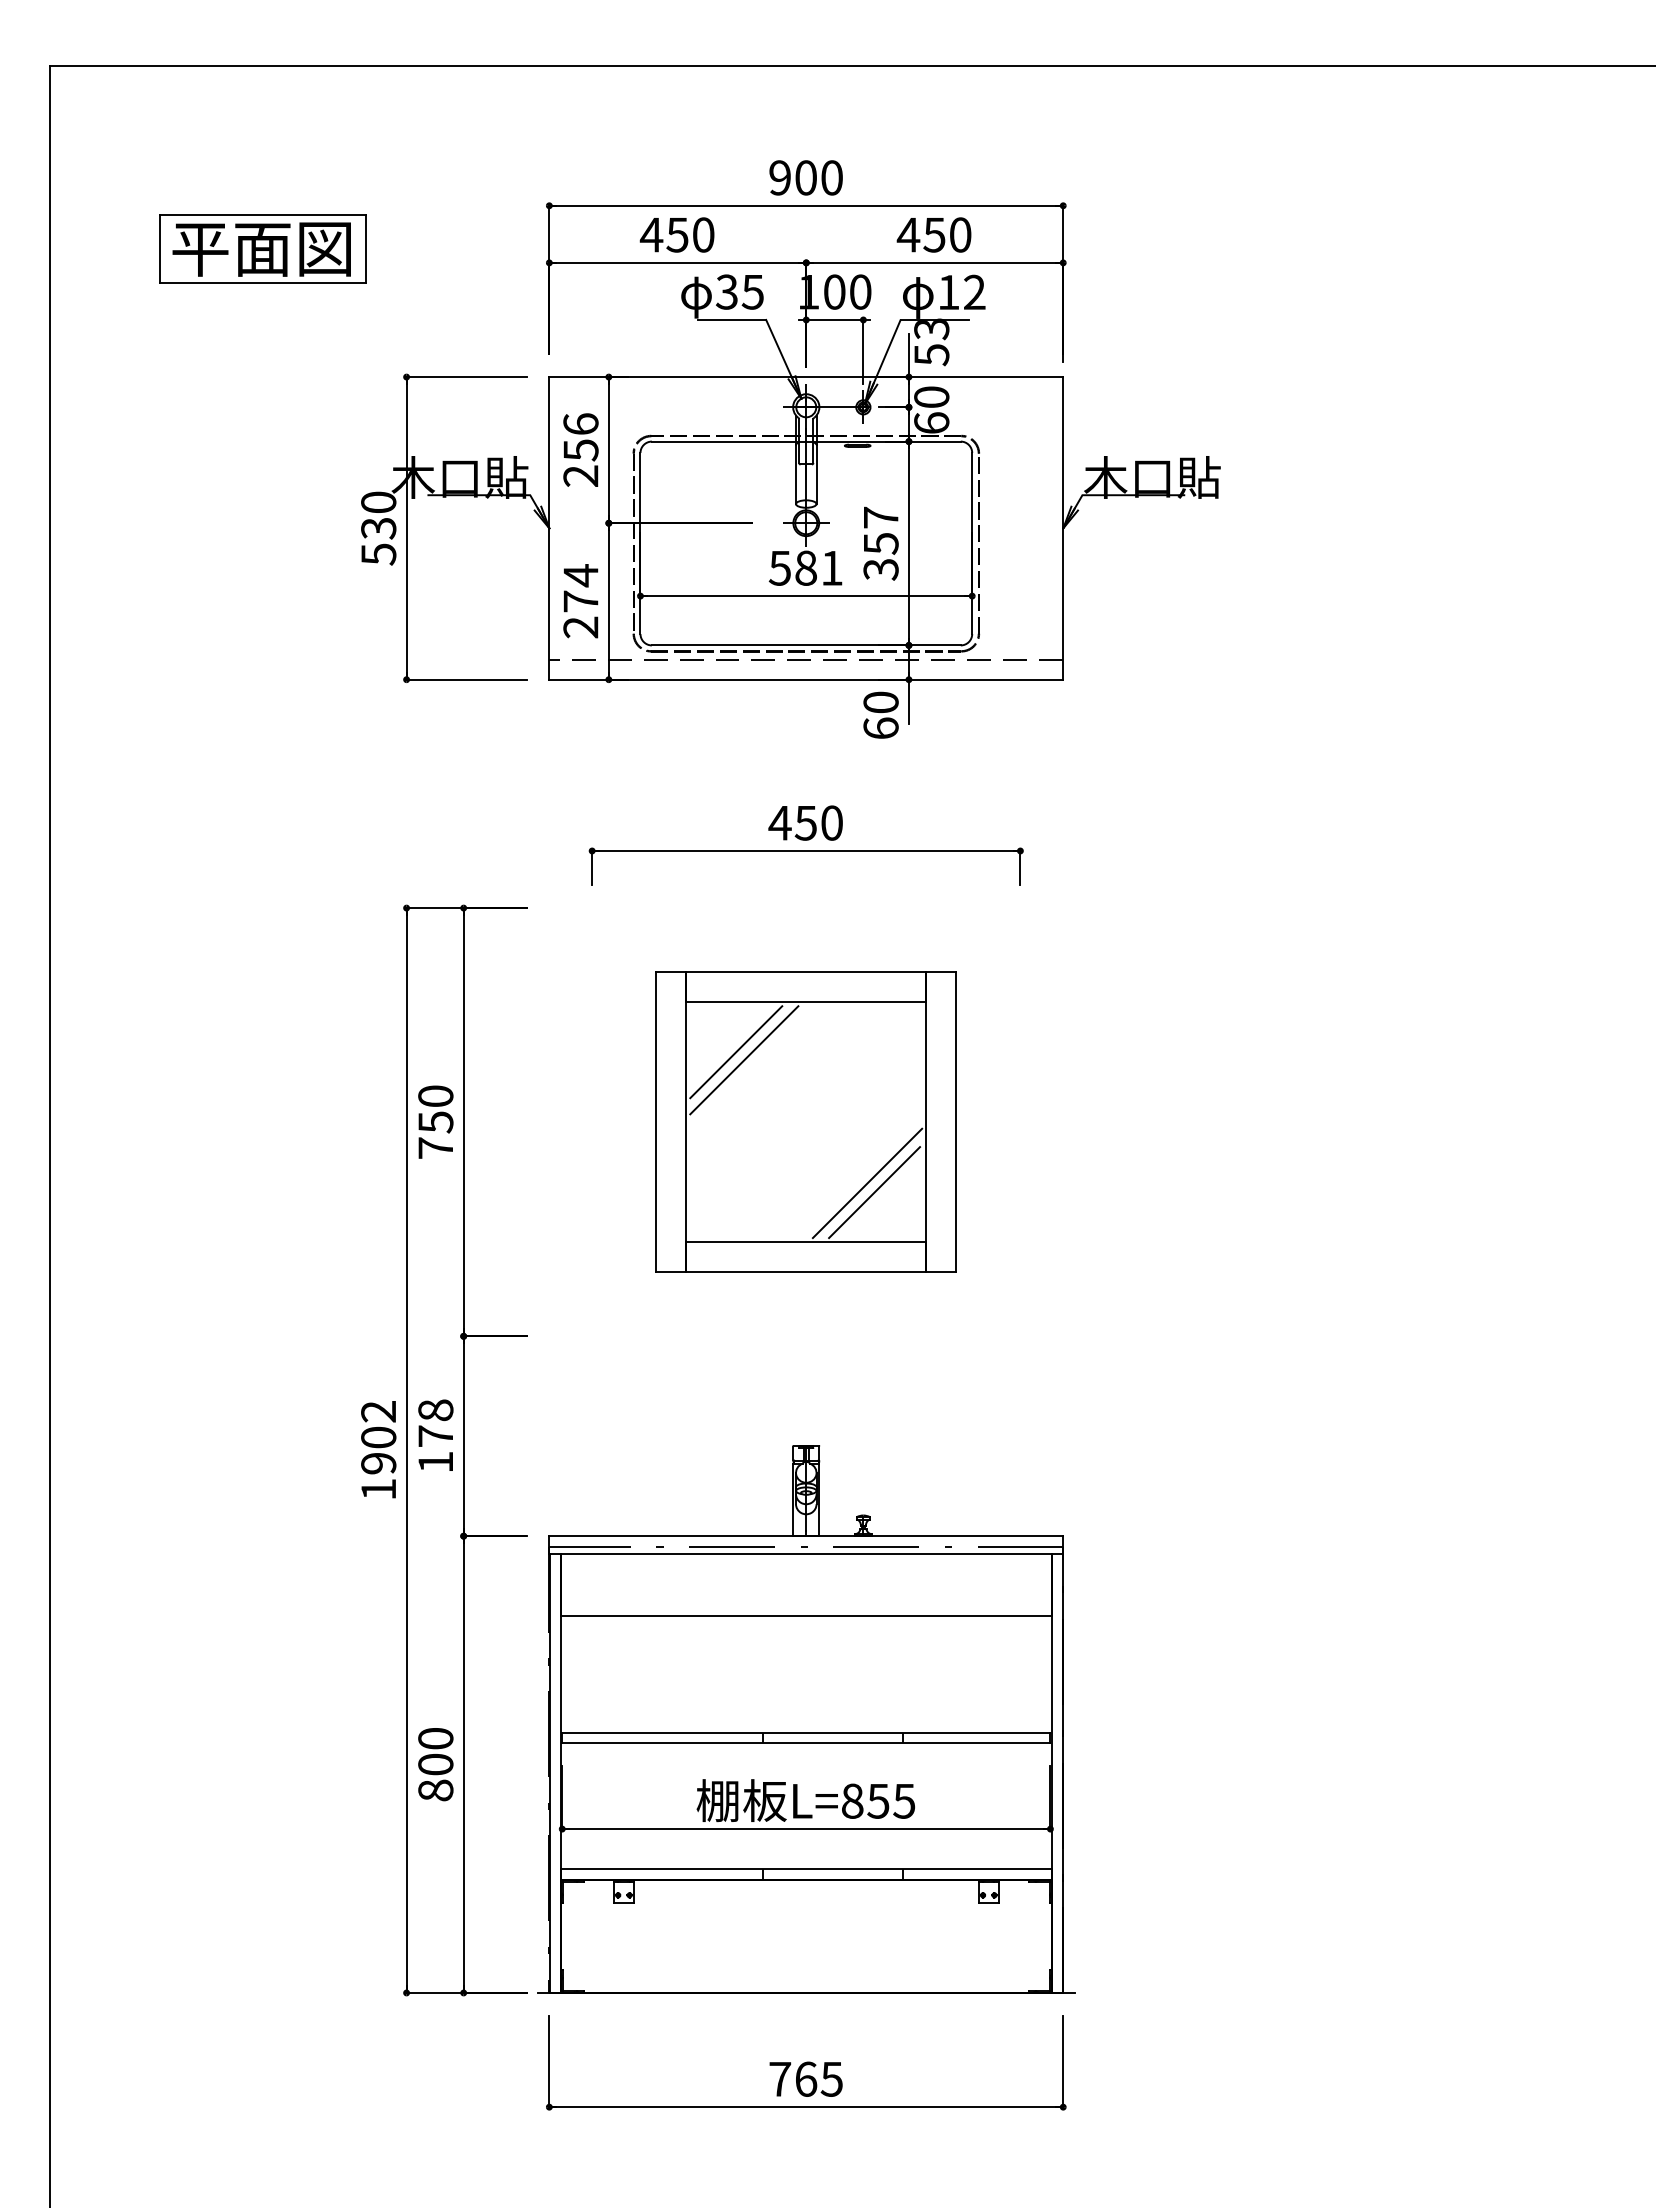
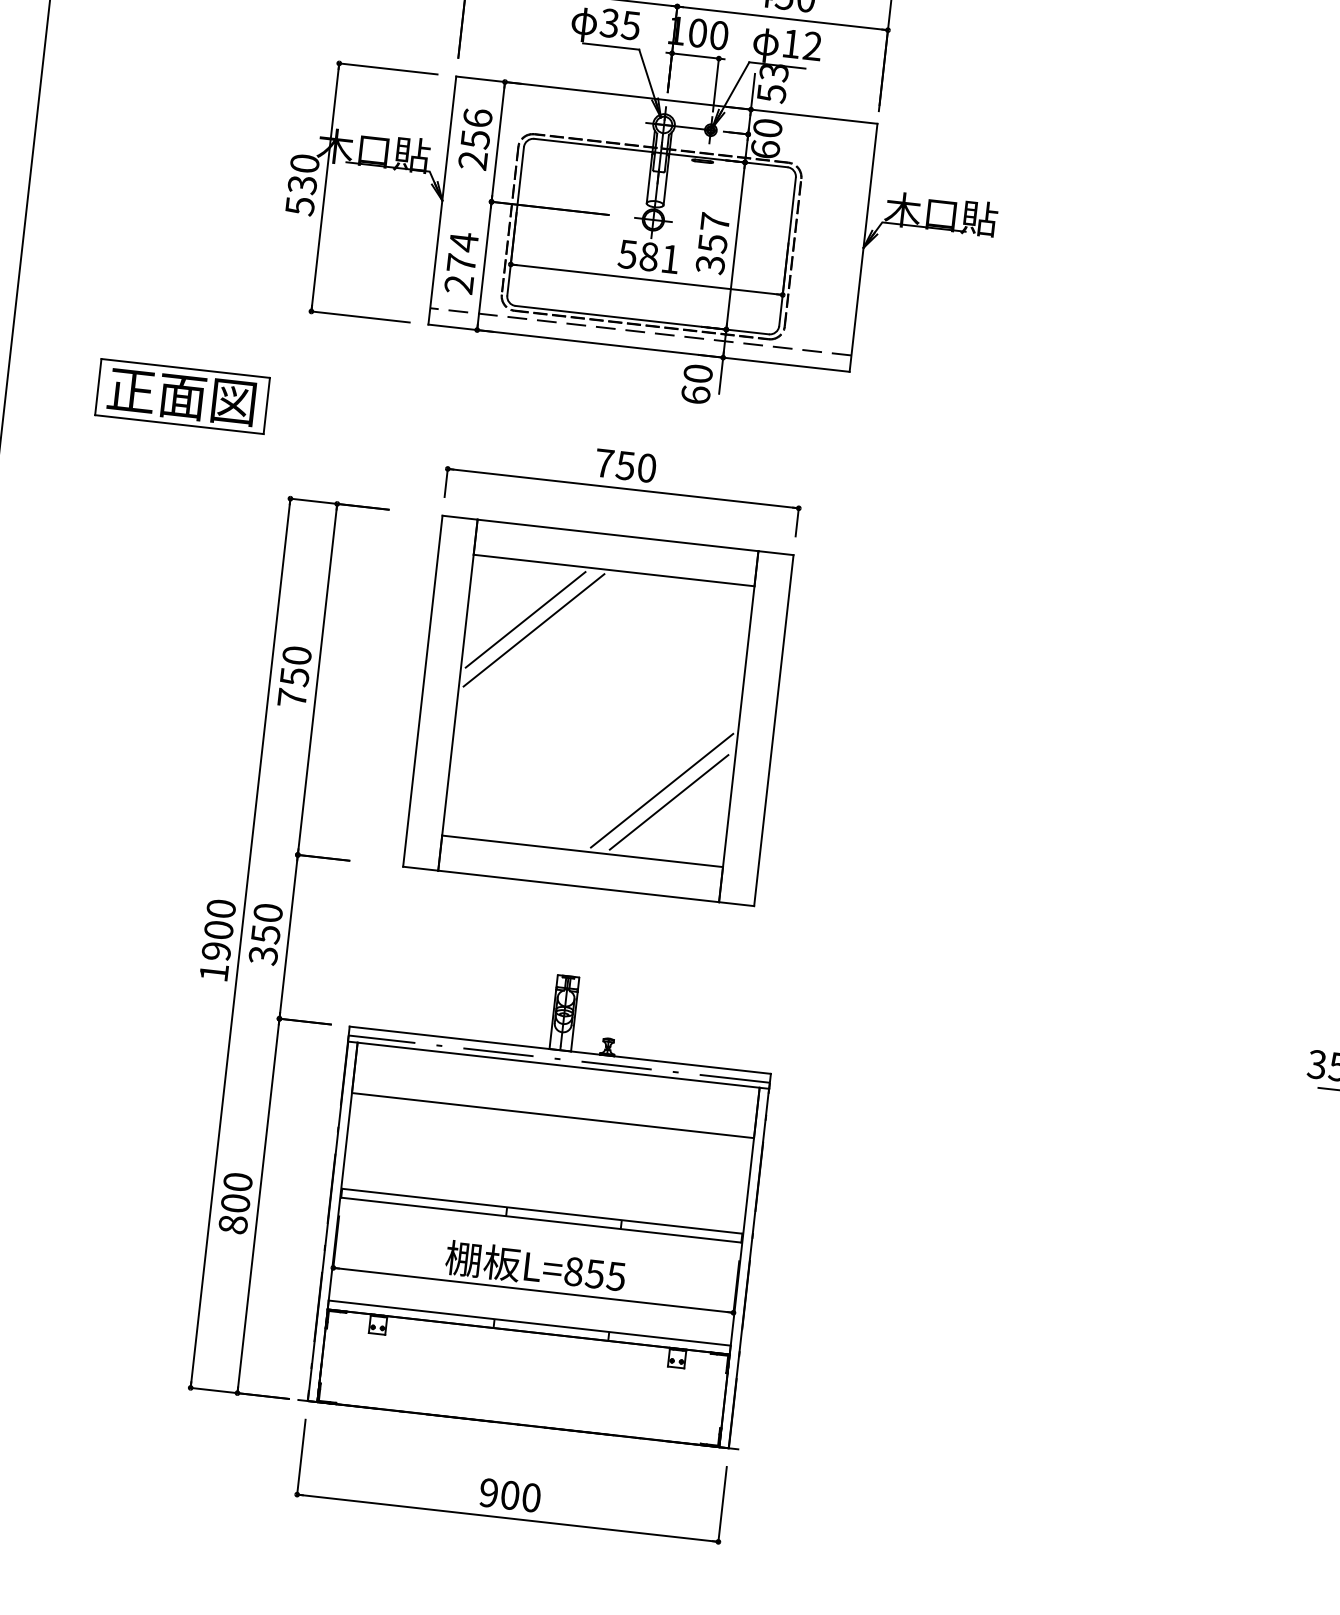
part: (262, 799) -> (182, 396), added
text: (779, 823) -> (603, 463), 450 -> 750
part: (805, 1121) -> (597, 710), size x1.43
text: (378, 1411) -> (221, 908), 1902 -> 1900
text: (435, 1436) -> (265, 934), 178 -> 350
text: (805, 2078) -> (509, 1494), 765 -> 900

